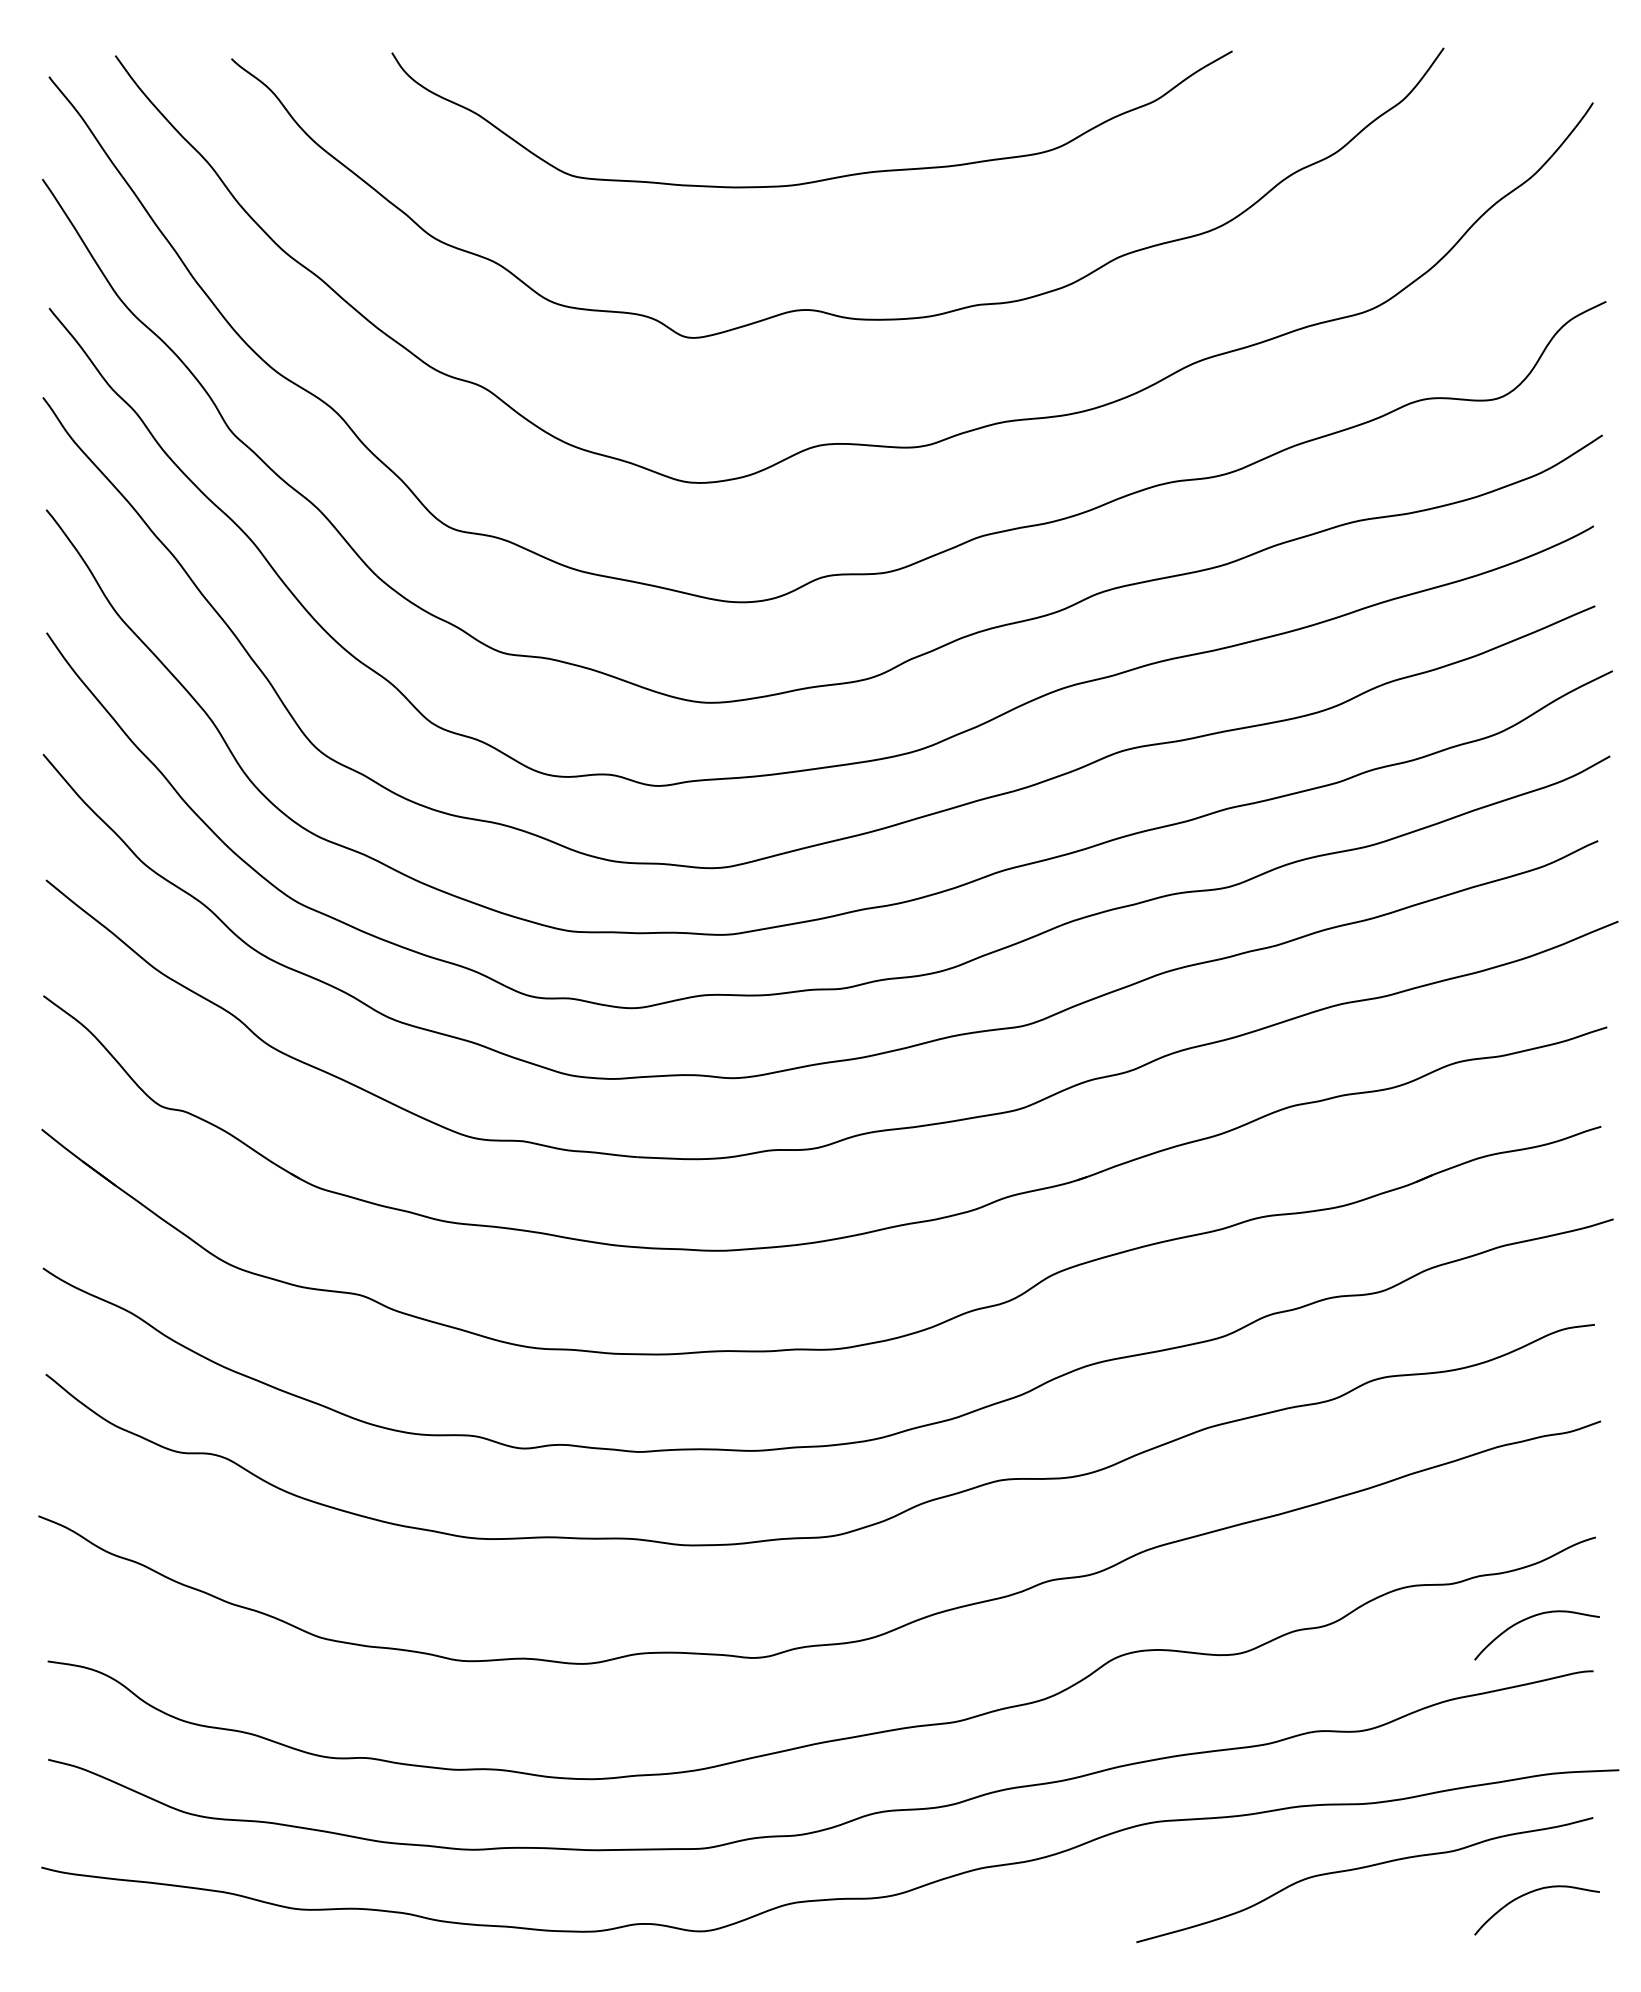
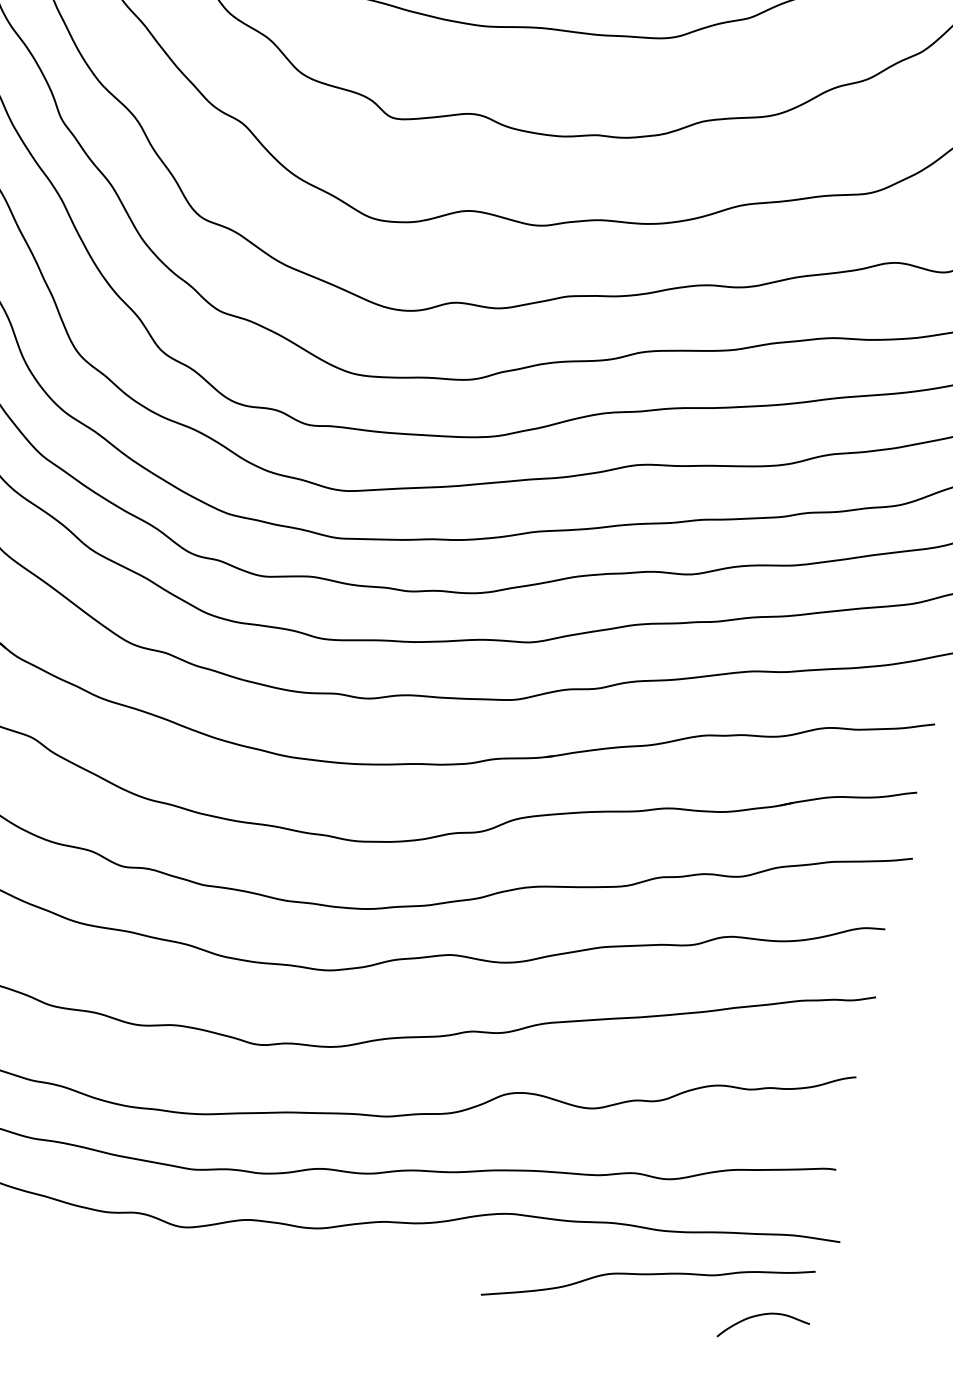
curve: (1530, 1618) -> (799, 1124), removed

